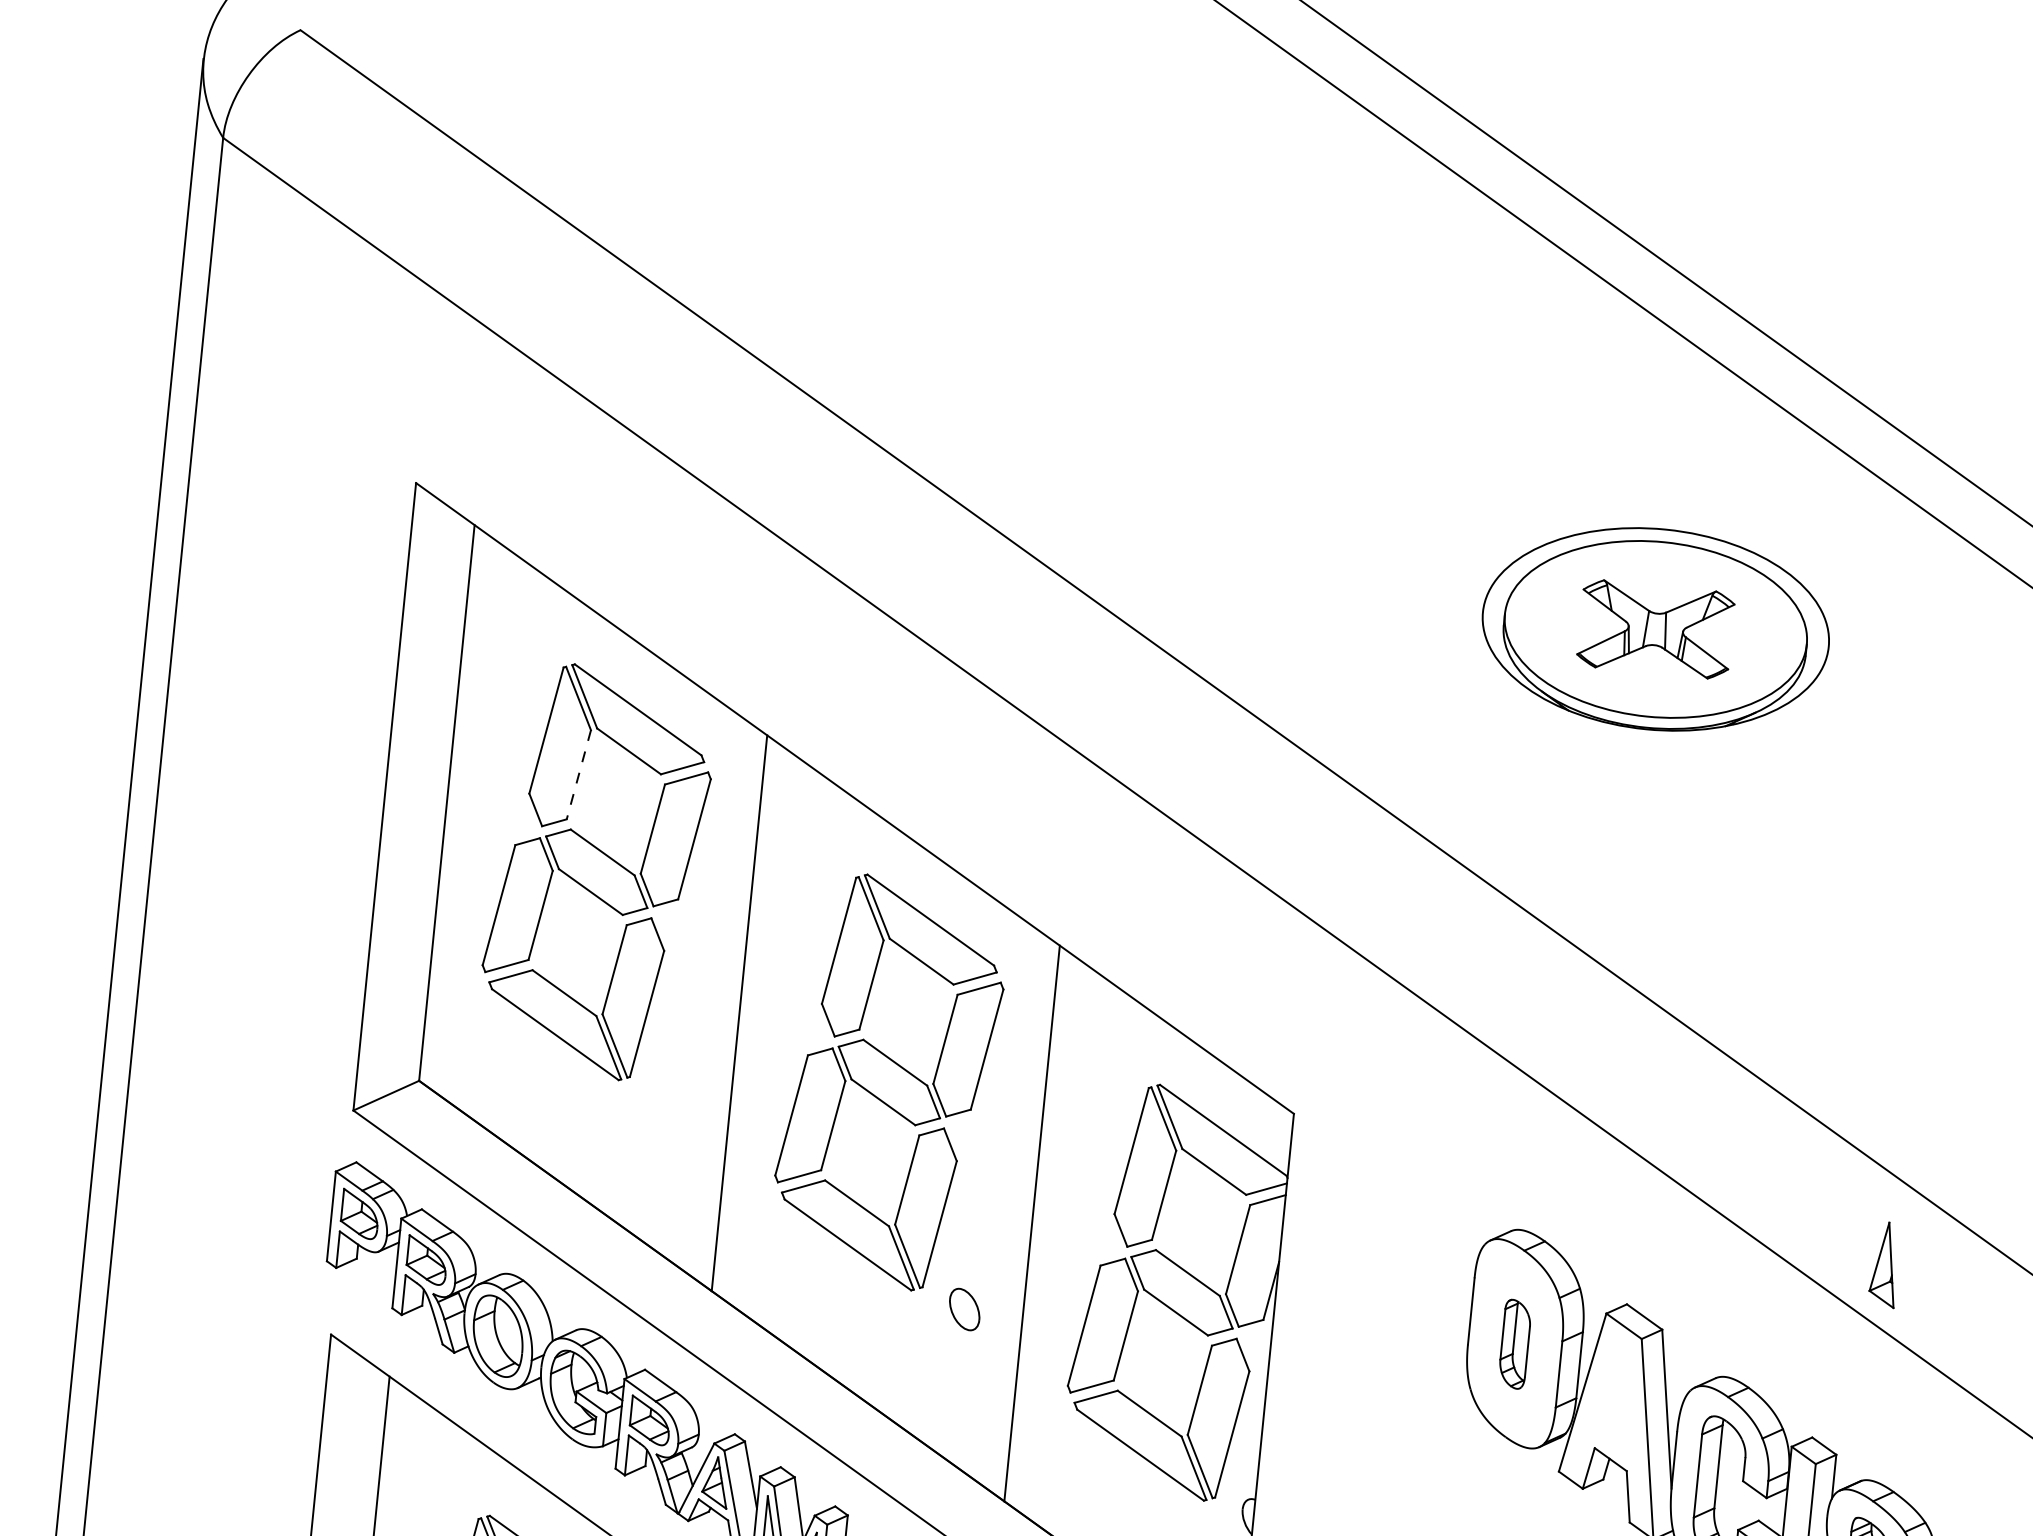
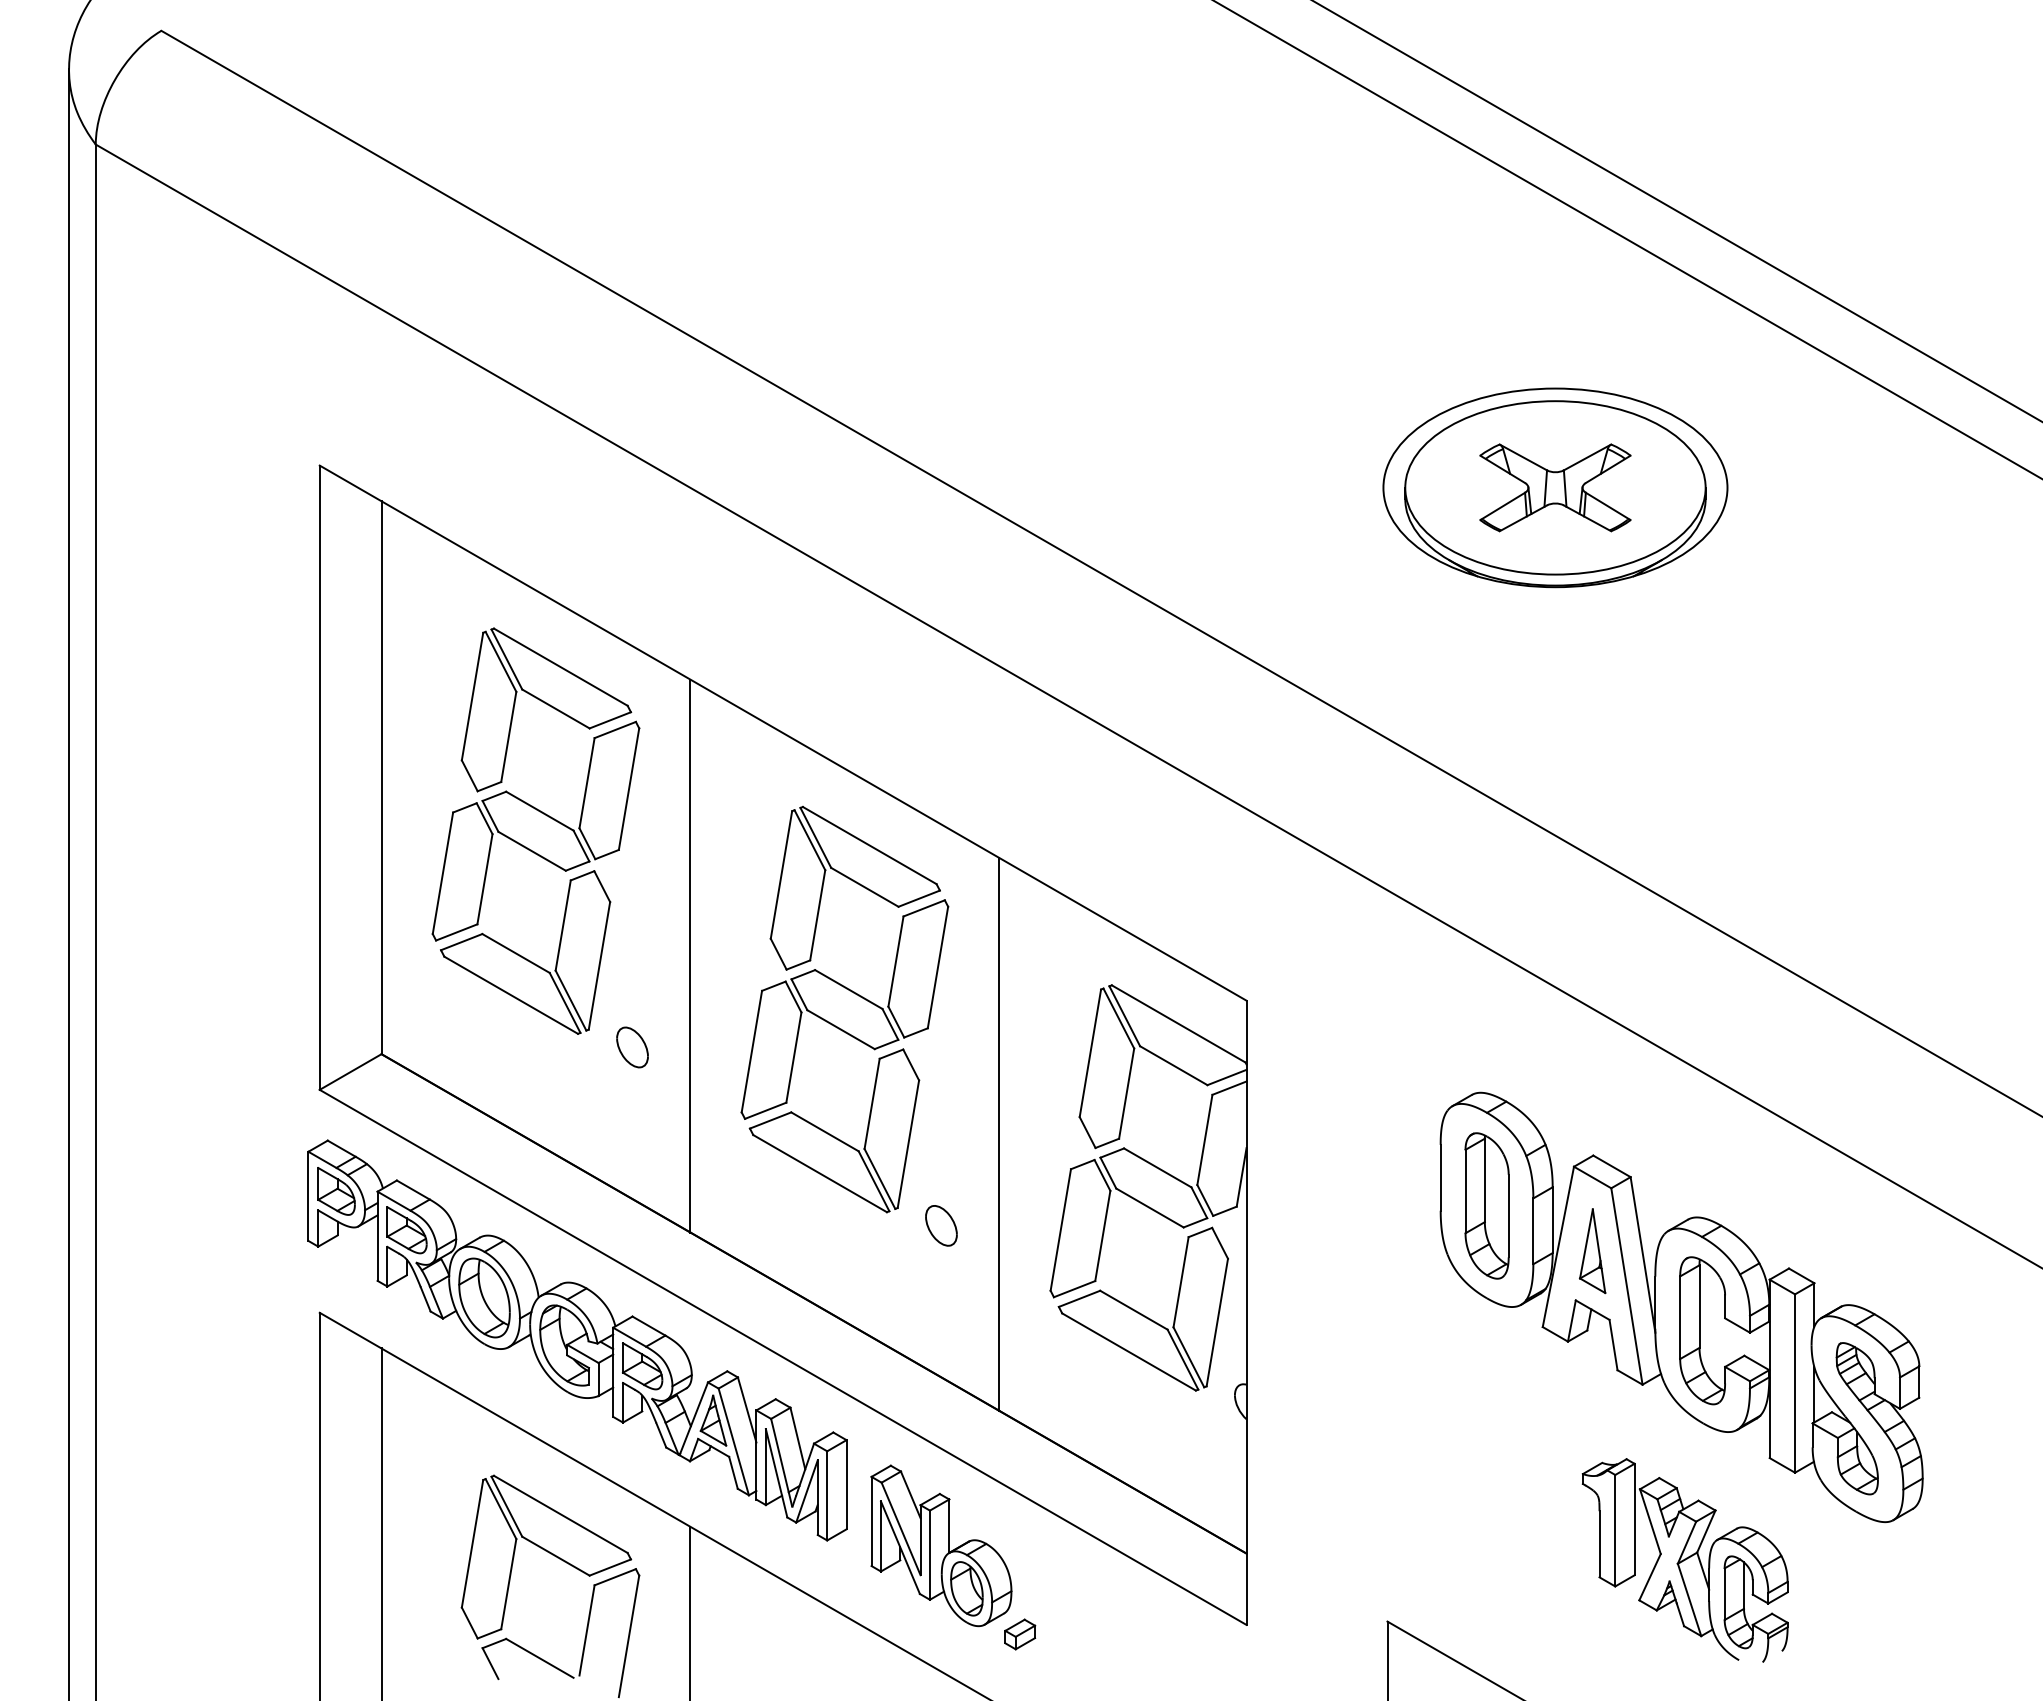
line: (578, 774) -> (508, 736), dashed -> solid
part: (672, 1099) -> (632, 1047), added
part: (1884, 1265) -> (1592, 1251), moved
part: (1514, 1343) -> (1486, 1205), size x1.67

